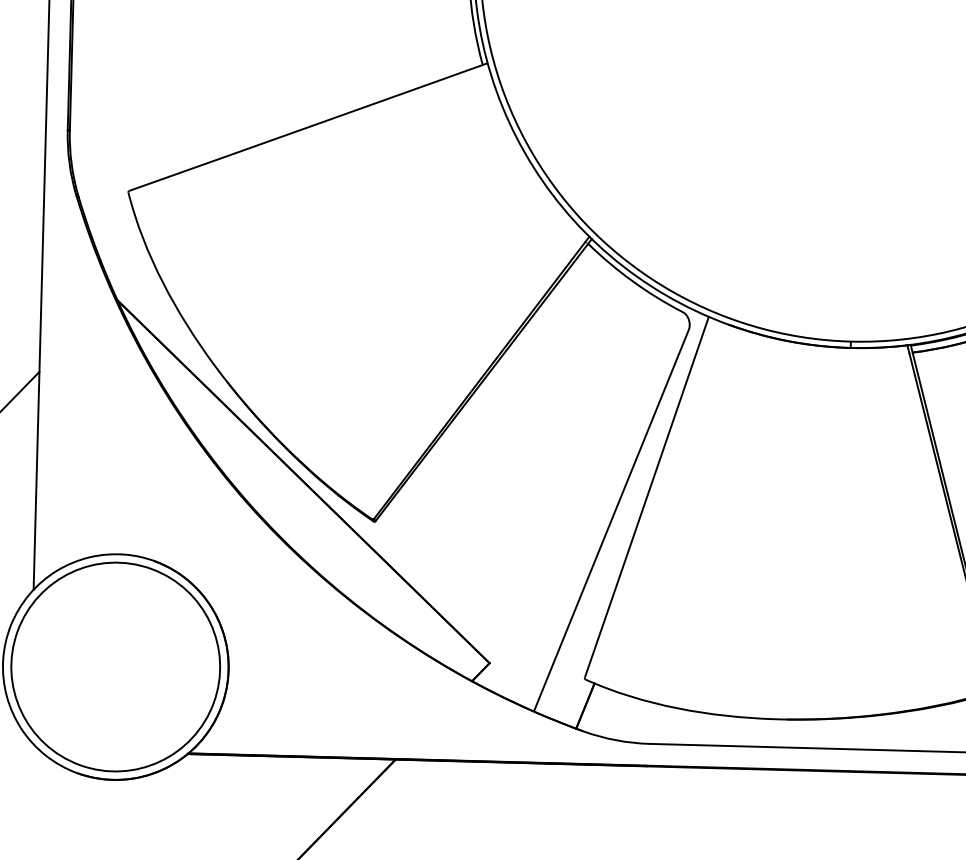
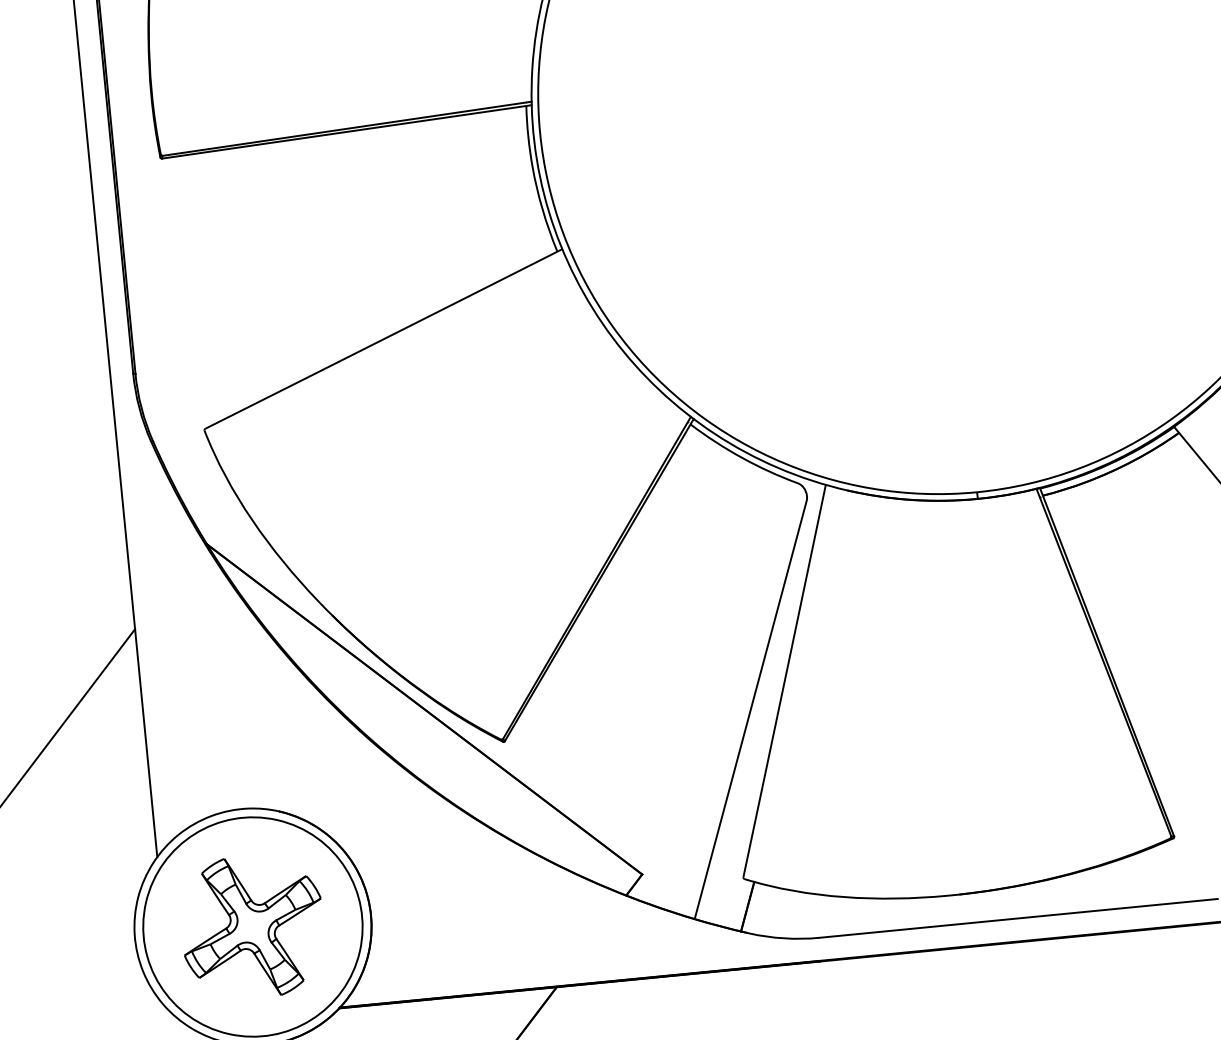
part: (115, 666) -> (252, 926), added

